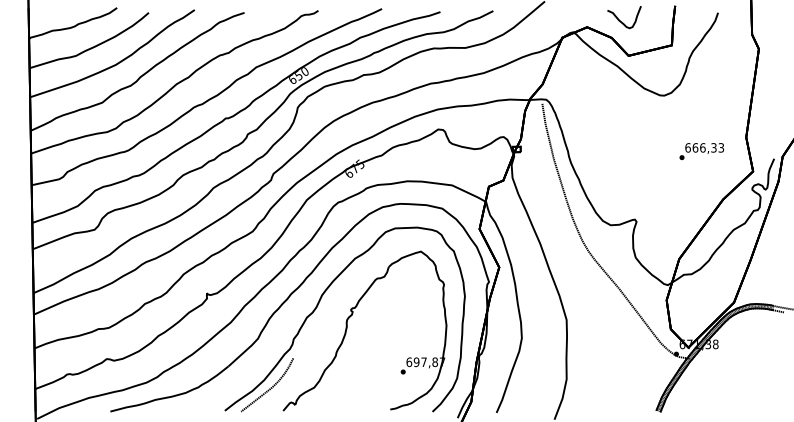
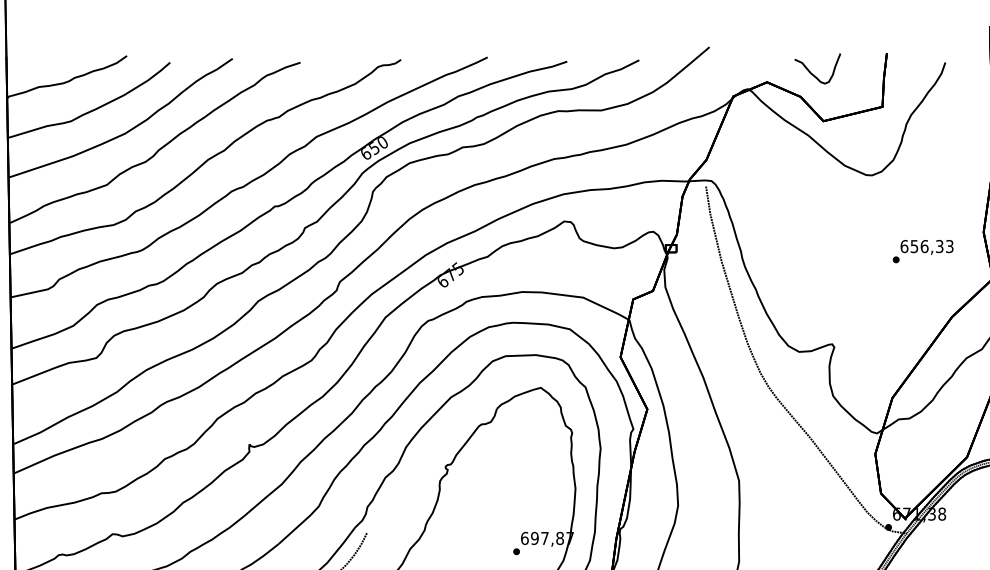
text: (695, 147) -> (914, 246), 666,33 -> 656,33

